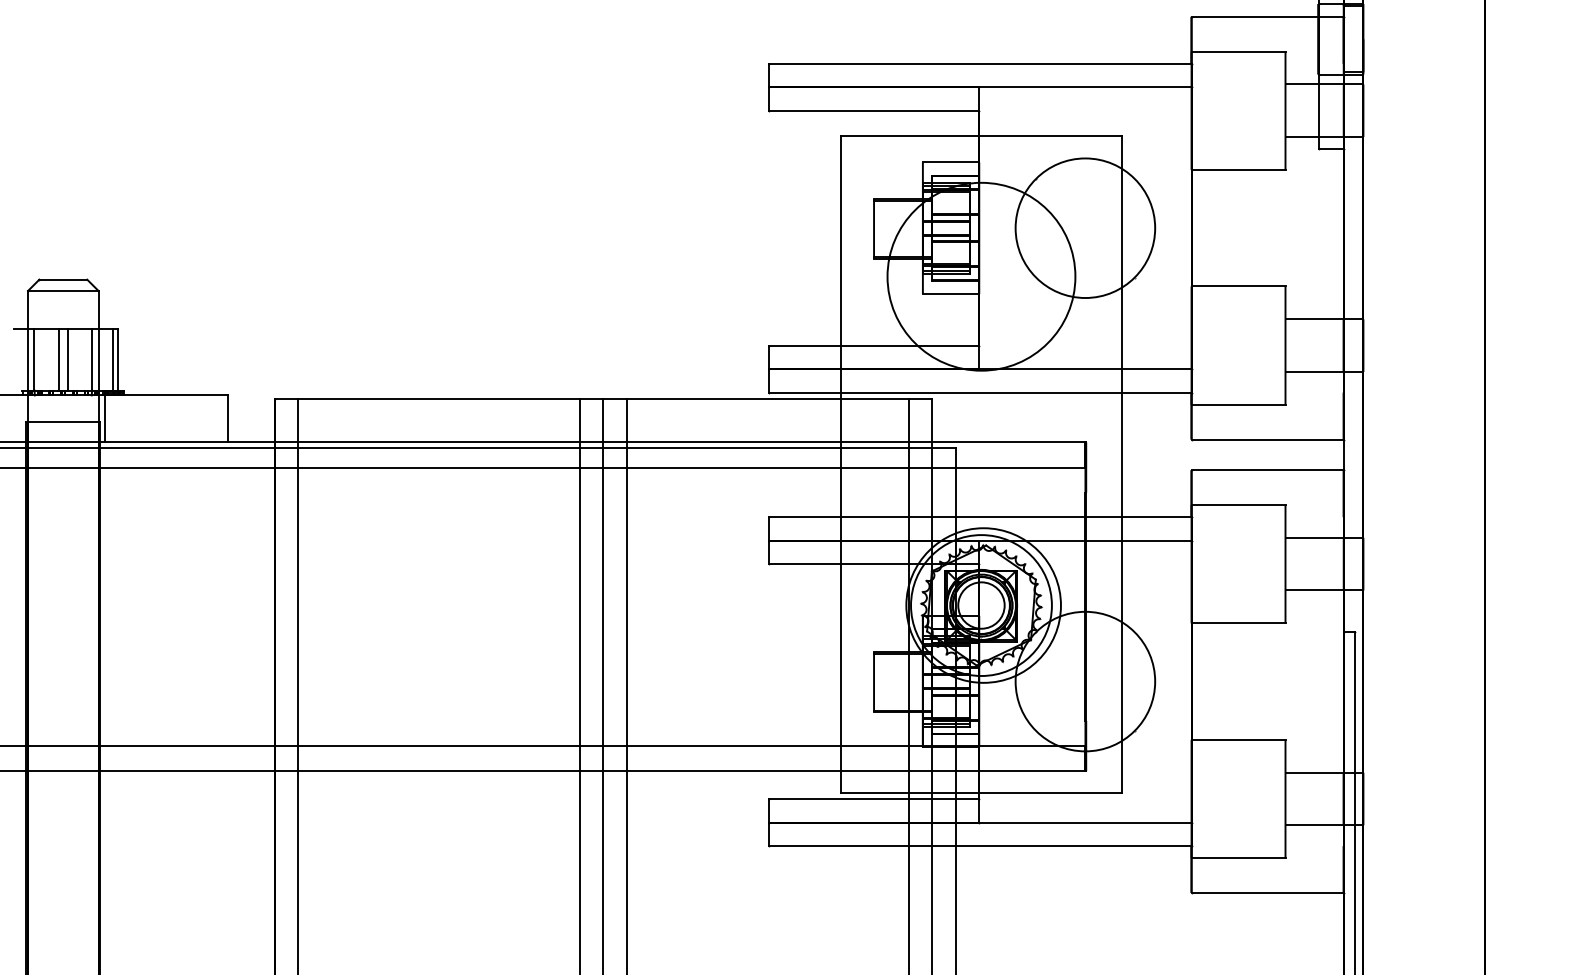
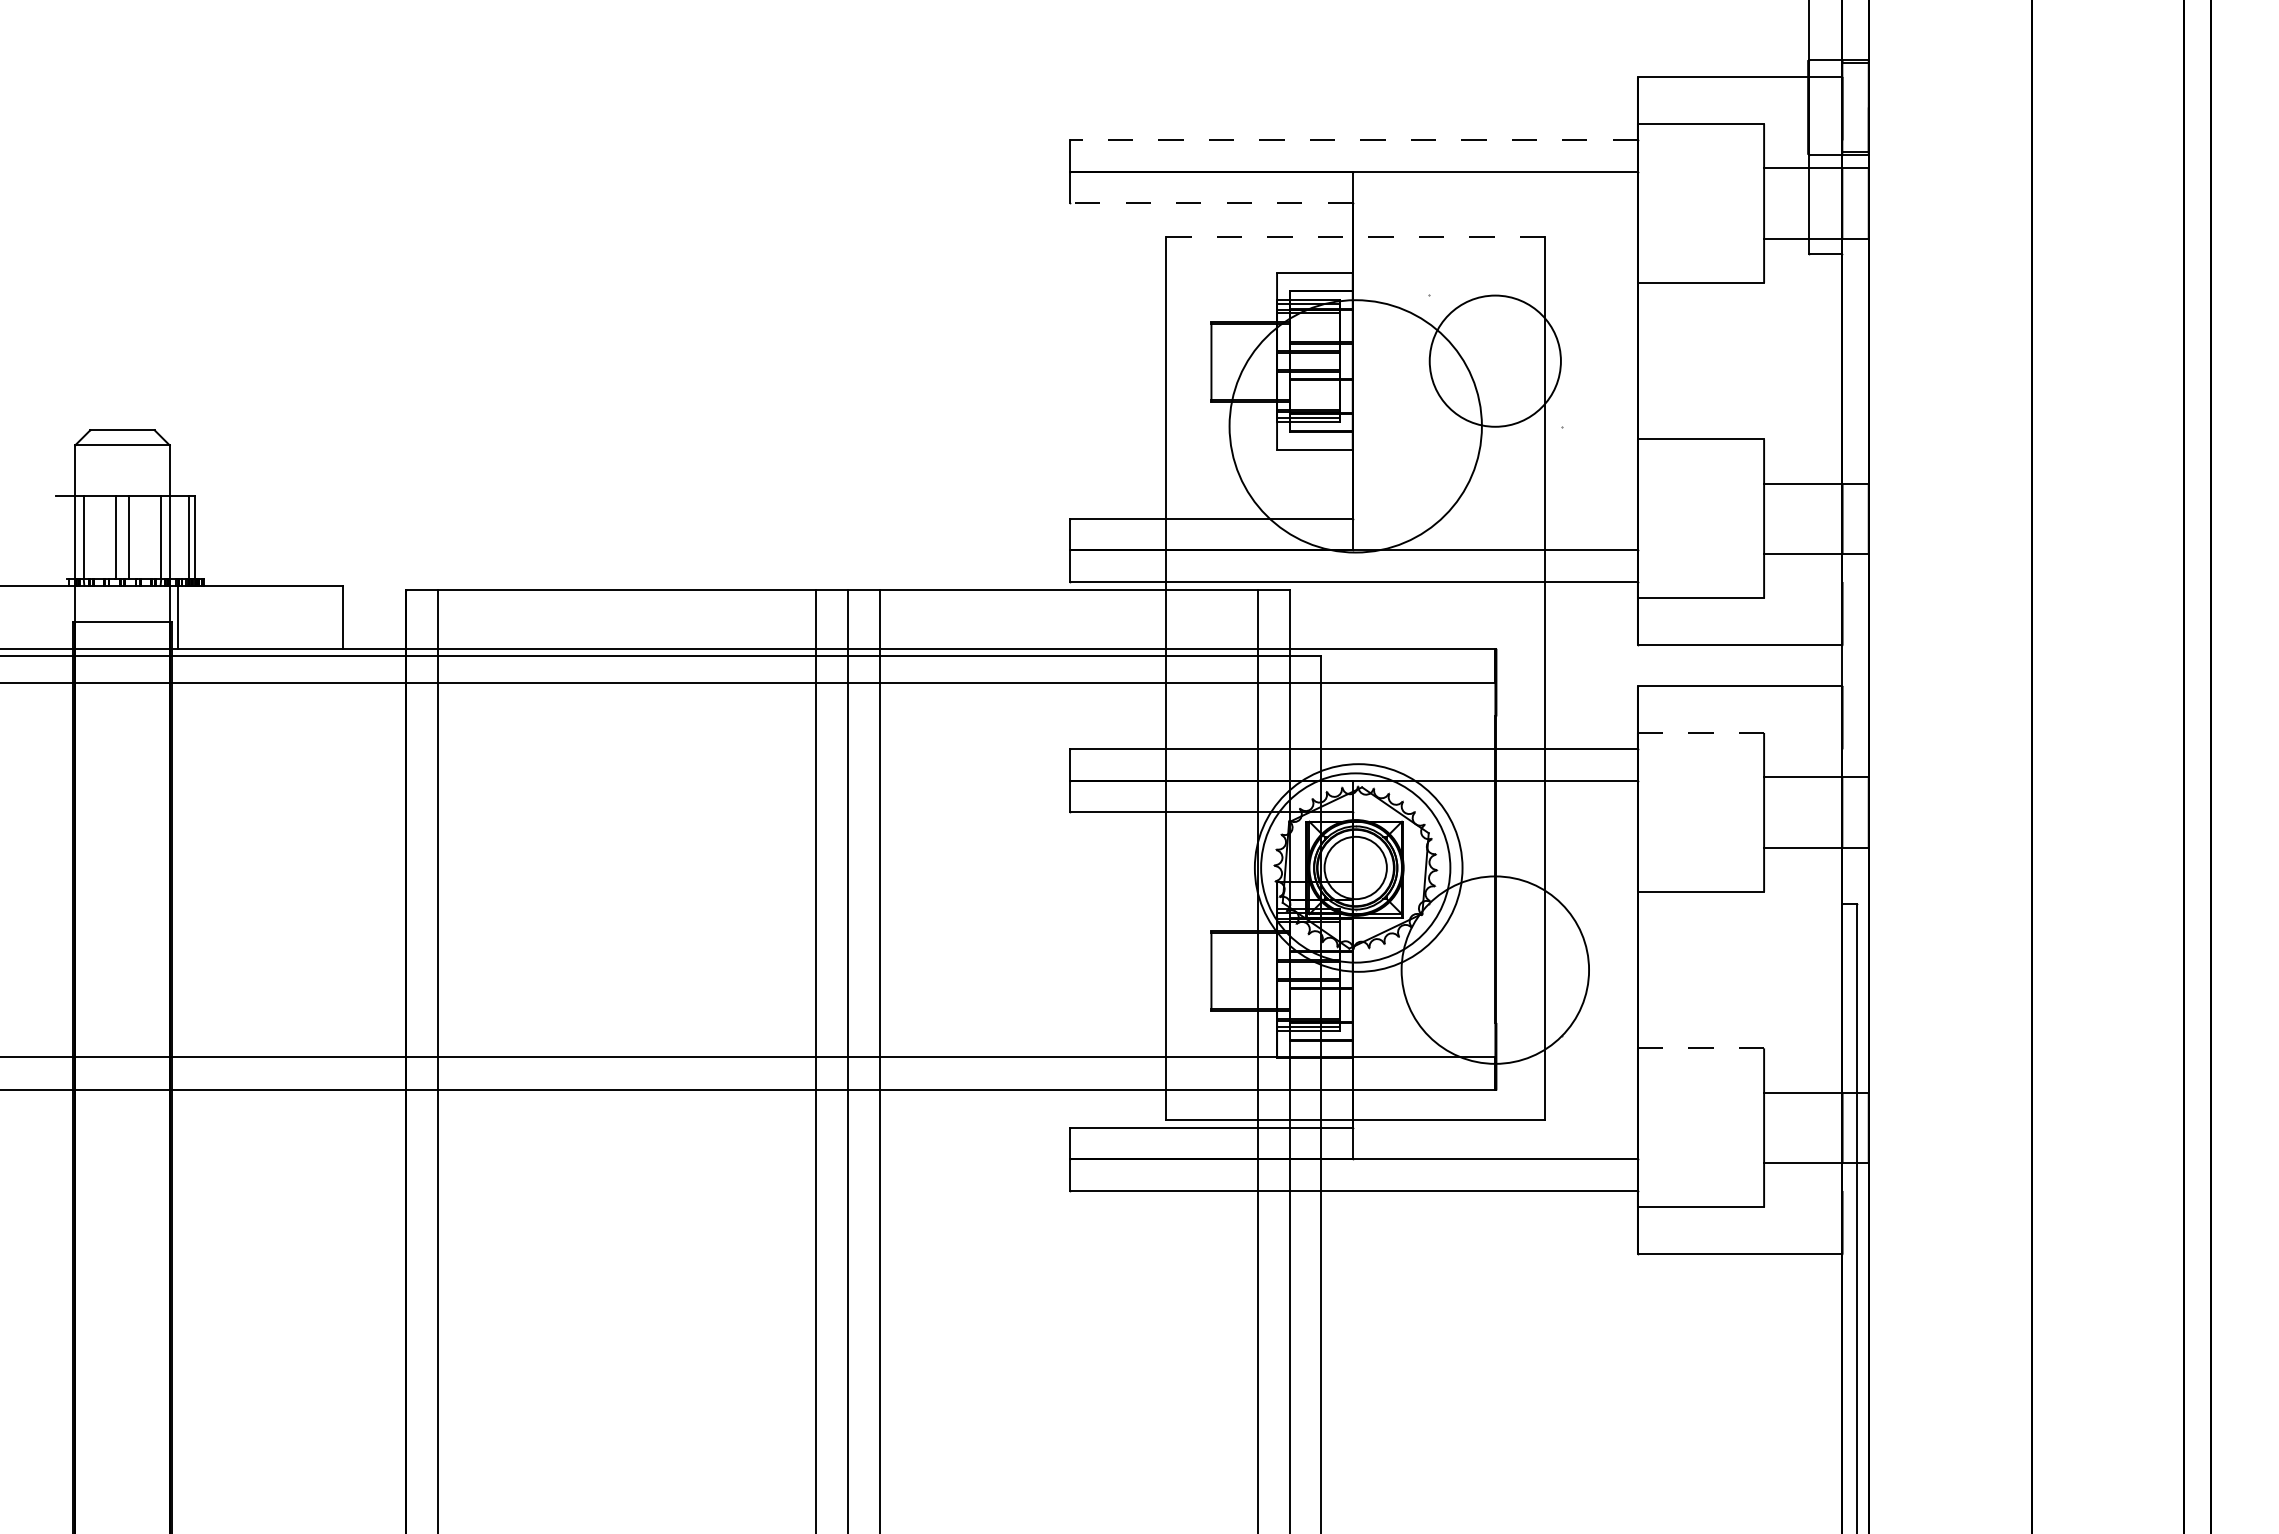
line: (980, 63) -> (1354, 140), solid -> dashed
line: (873, 110) -> (1210, 203), solid -> dashed
line: (982, 136) -> (1356, 237), solid -> dashed
circle: (1085, 227) -> (1495, 360), size x0.7
line: (1238, 504) -> (1701, 732), solid -> dashed
line: (1238, 739) -> (1701, 1048), solid -> dashed

